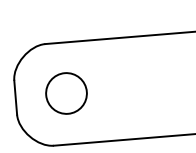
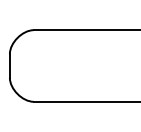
circle: (66, 92) -> (45, 65), removed

